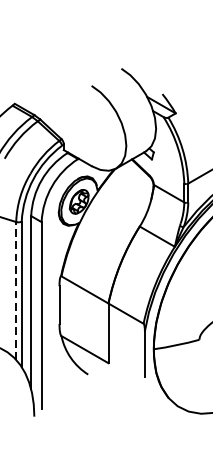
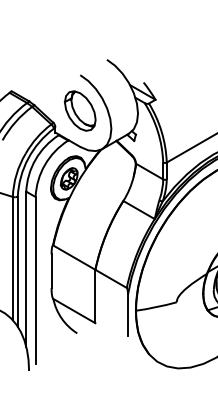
part: (91, 125) -> (80, 110), added
line: (15, 290) -> (12, 258), dashed -> solid

